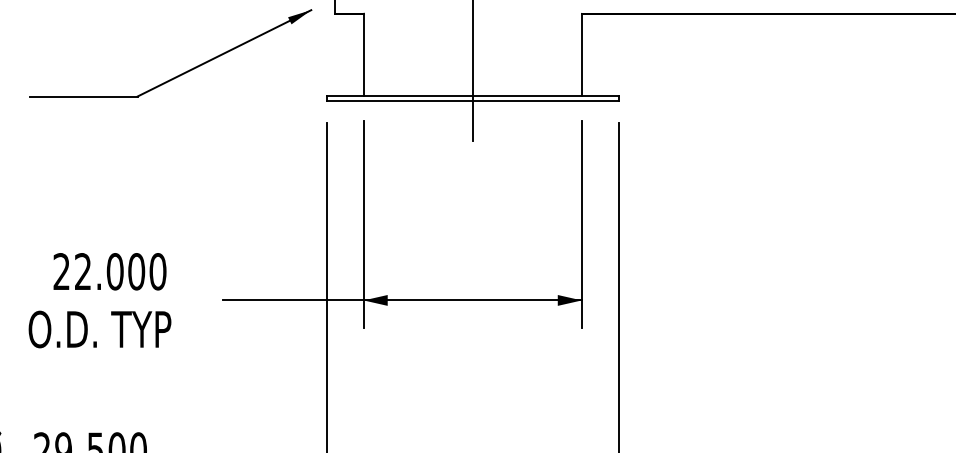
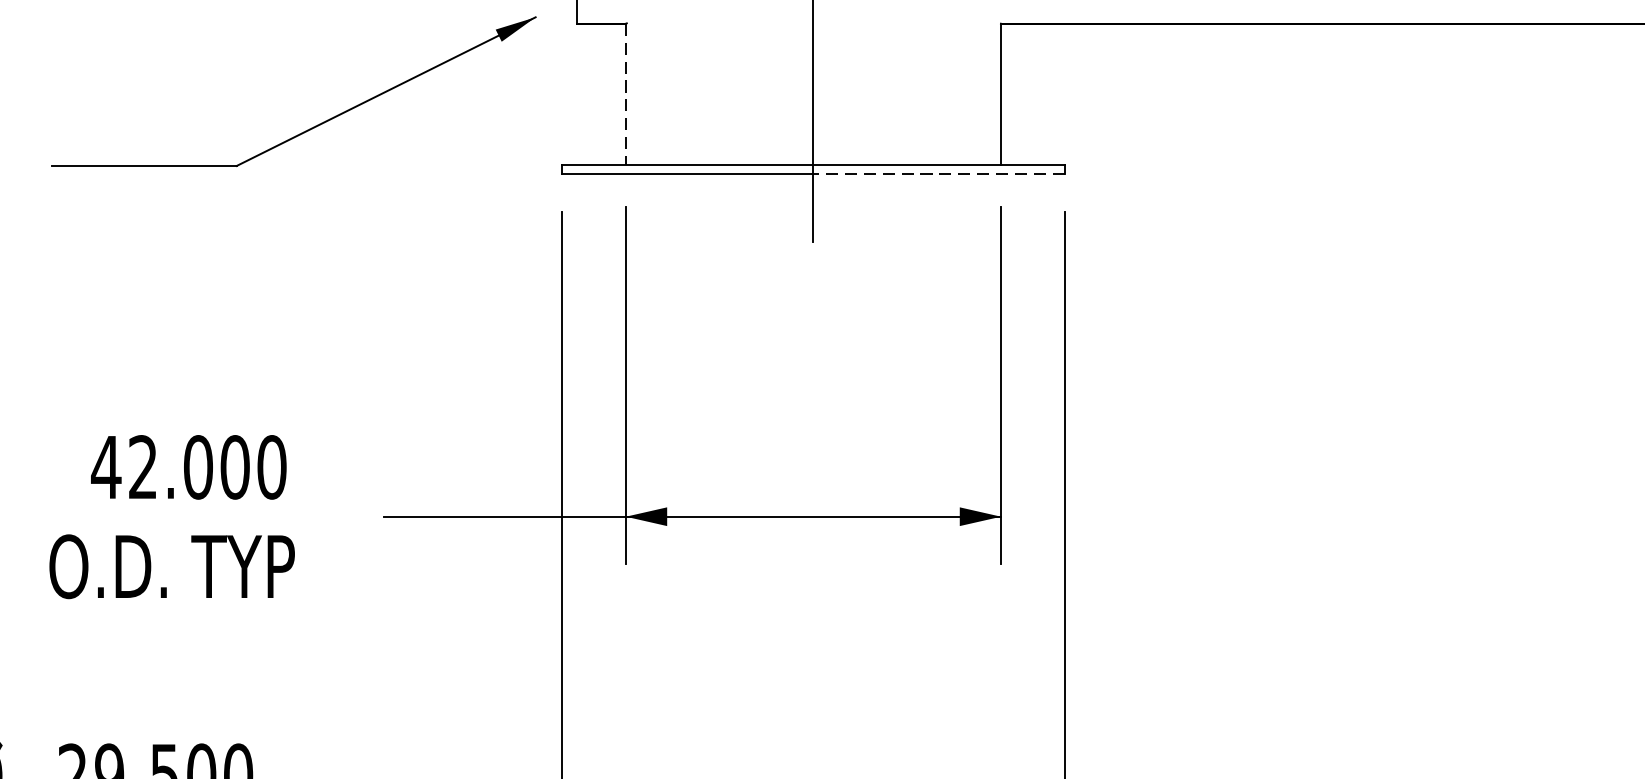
line: (363, 55) -> (625, 95), solid -> dashed
line: (545, 101) -> (938, 174), solid -> dashed
text: (61, 271) -> (105, 466), 22.000 -> 42.000

